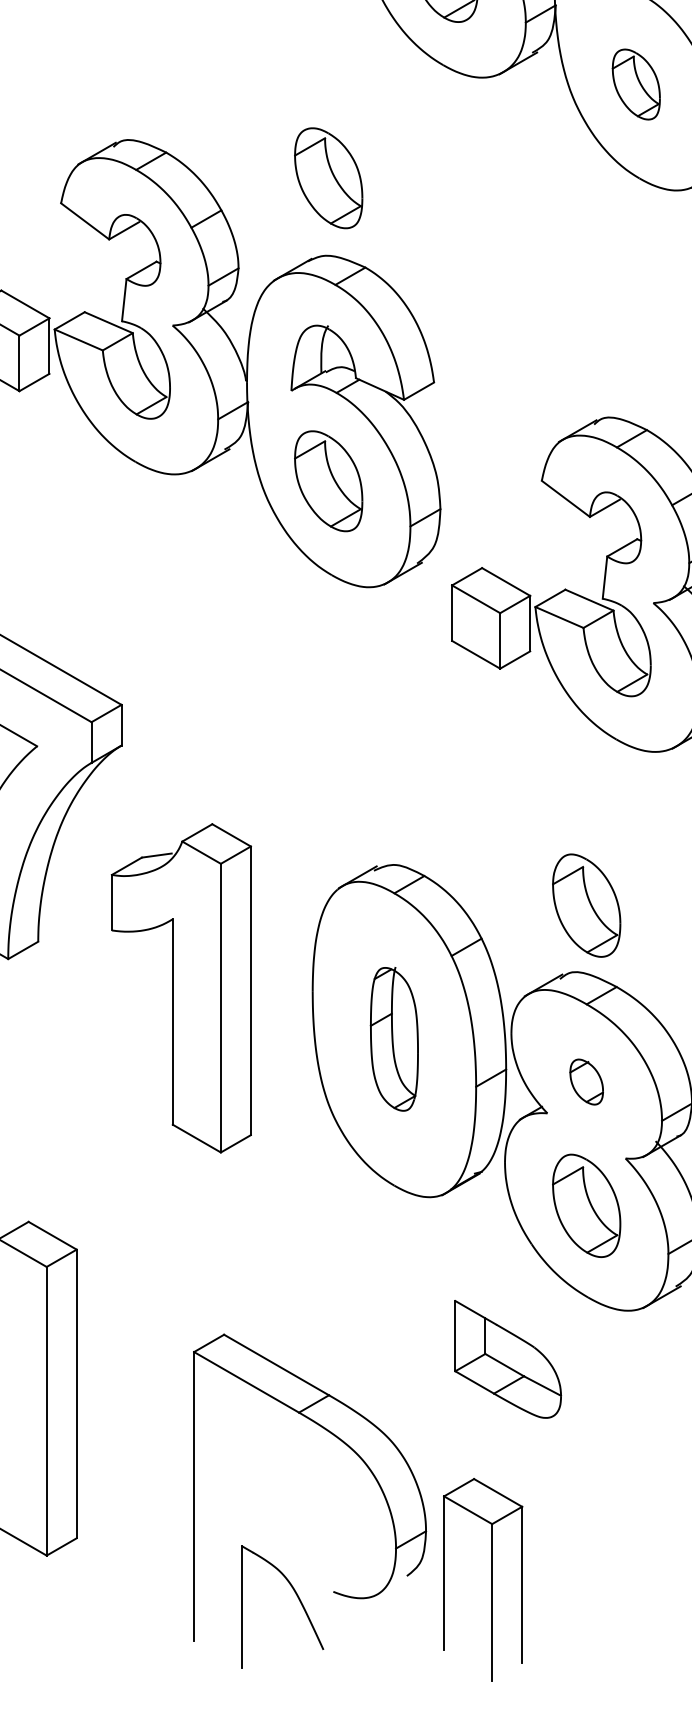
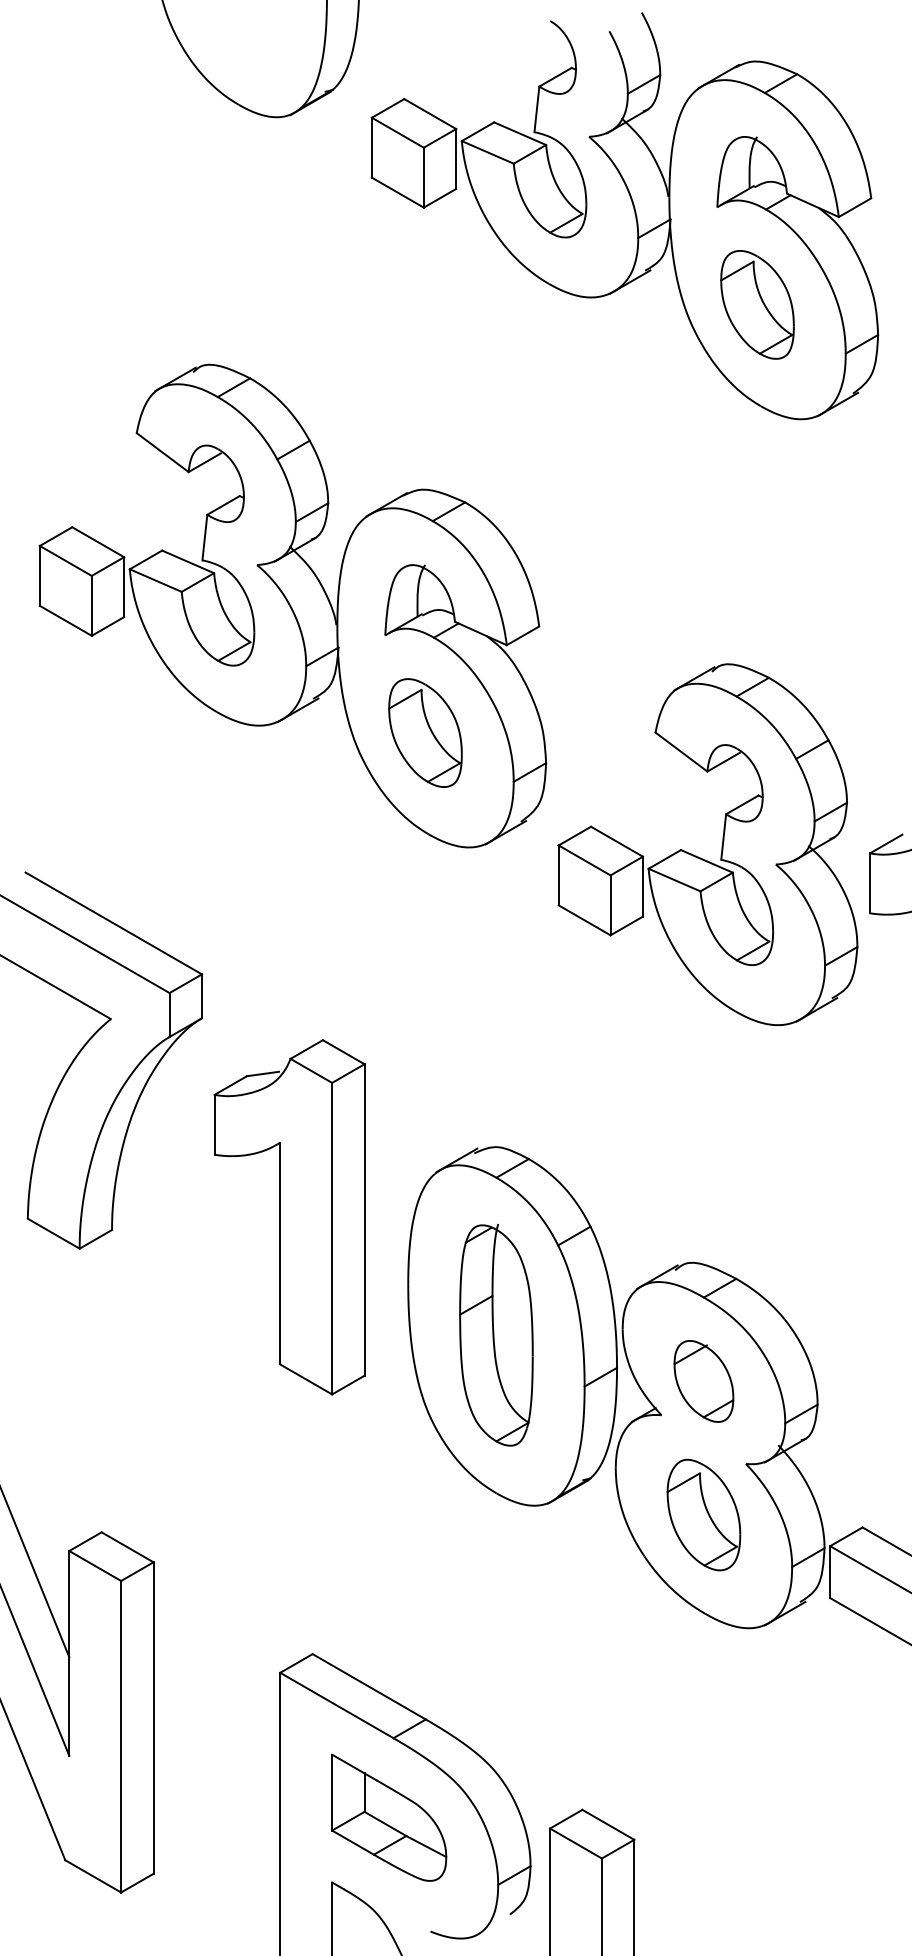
part: (636, 84) -> (757, 304), size x1.43
part: (328, 177) -> (425, 405), removed
part: (586, 905) -> (703, 1190), removed
part: (181, 988) -> (289, 1217), moved
part: (394, 1038) -> (496, 1334), size x1.43
part: (586, 1082) -> (703, 1381), size x1.67
part: (508, 1359) -> (389, 1817), moved

